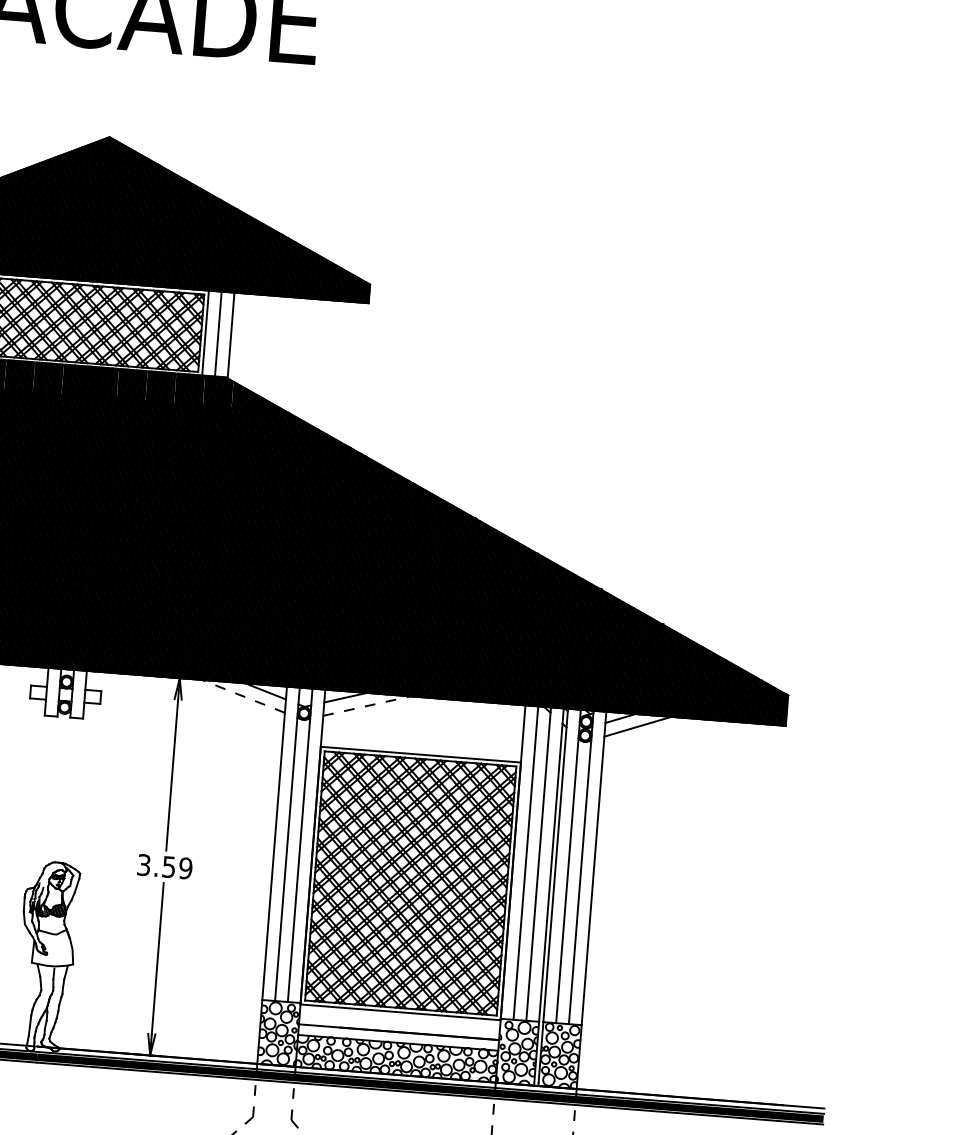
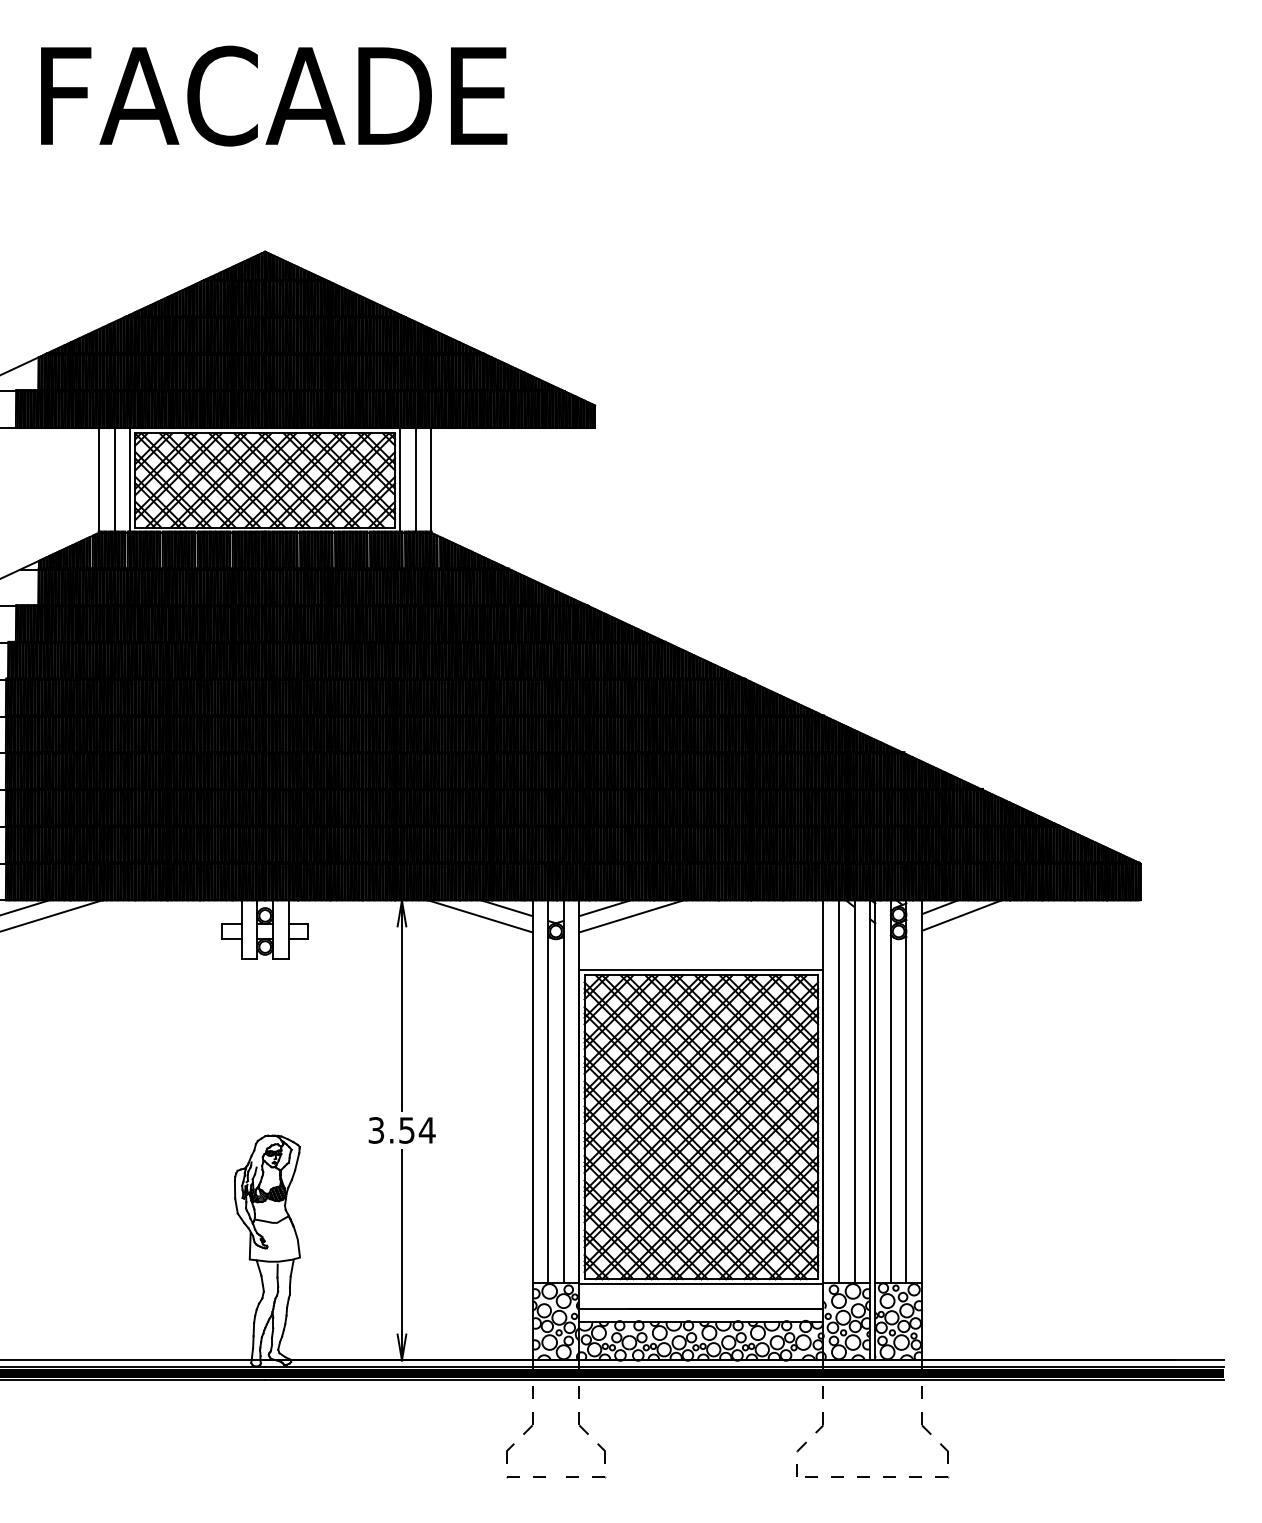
line: (243, 696) -> (480, 916), dashed -> solid
line: (367, 706) -> (631, 916), dashed -> solid
text: (185, 868) -> (426, 1130), 3.59 -> 3.54

